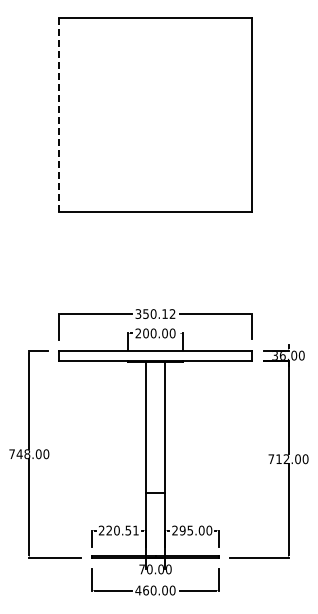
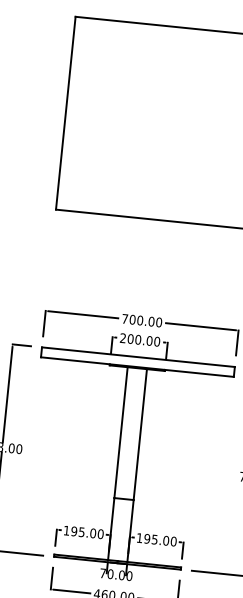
line: (58, 115) -> (65, 113), dashed -> solid
text: (155, 313) -> (142, 320), 350.12 -> 700.00
text: (118, 530) -> (83, 532), 220.51 -> 195.00
text: (174, 530) -> (139, 537), 295.00 -> 195.00

